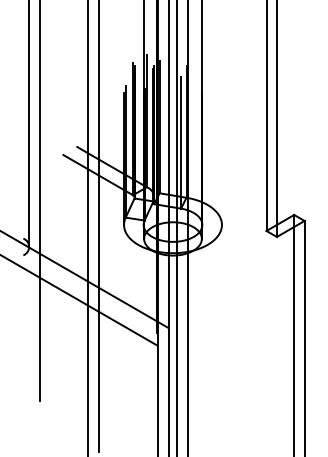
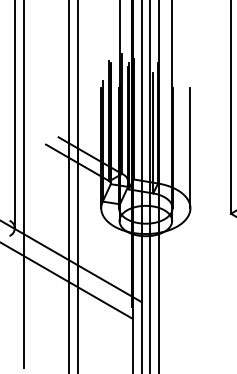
line: (221, 158) -> (190, 147), added

